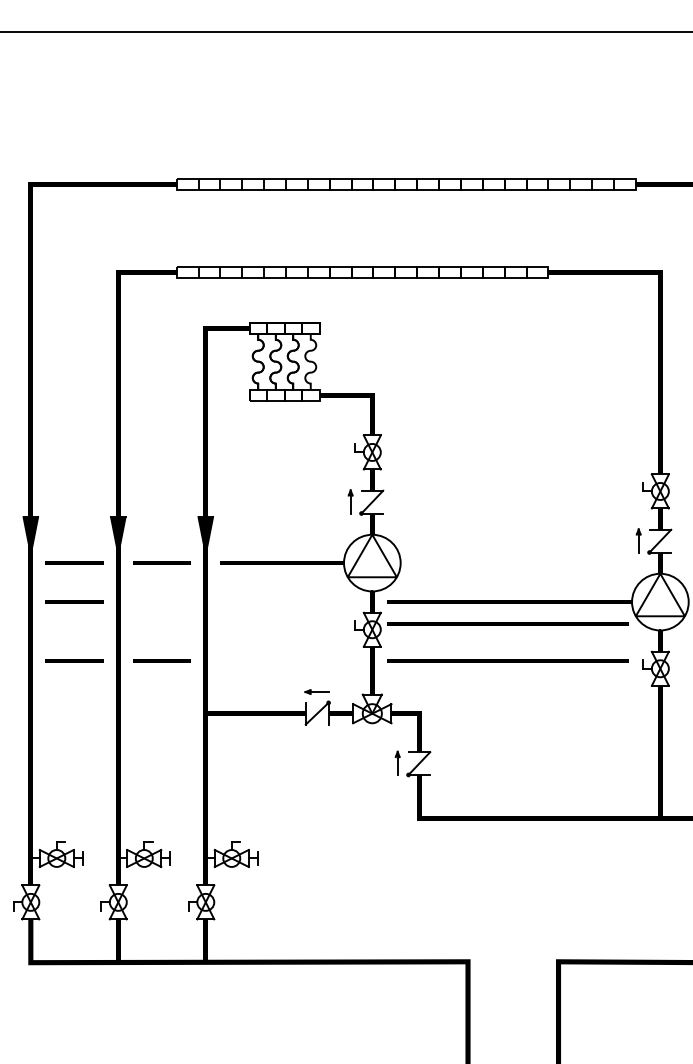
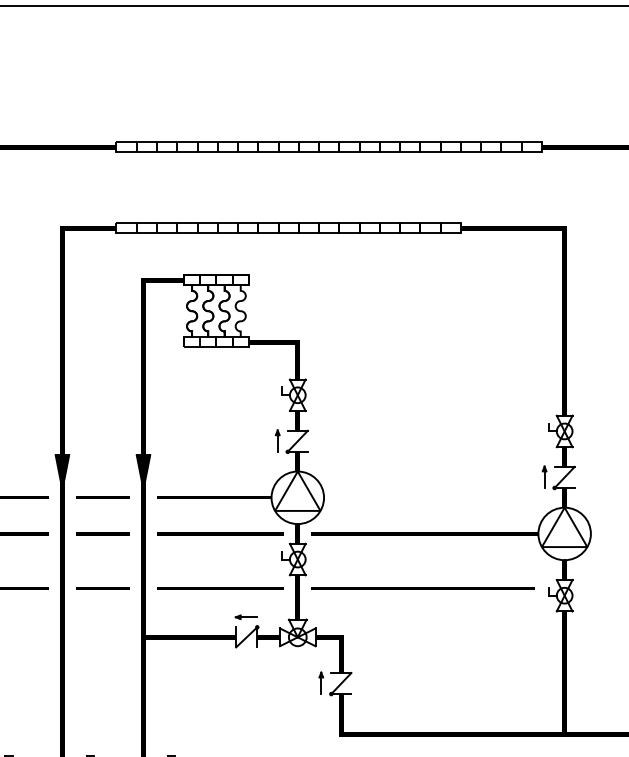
line: (161, 601) -> (102, 533), added
line: (288, 601) -> (220, 533), added
line: (507, 623) -> (423, 553), removed
line: (288, 660) -> (220, 588), added

